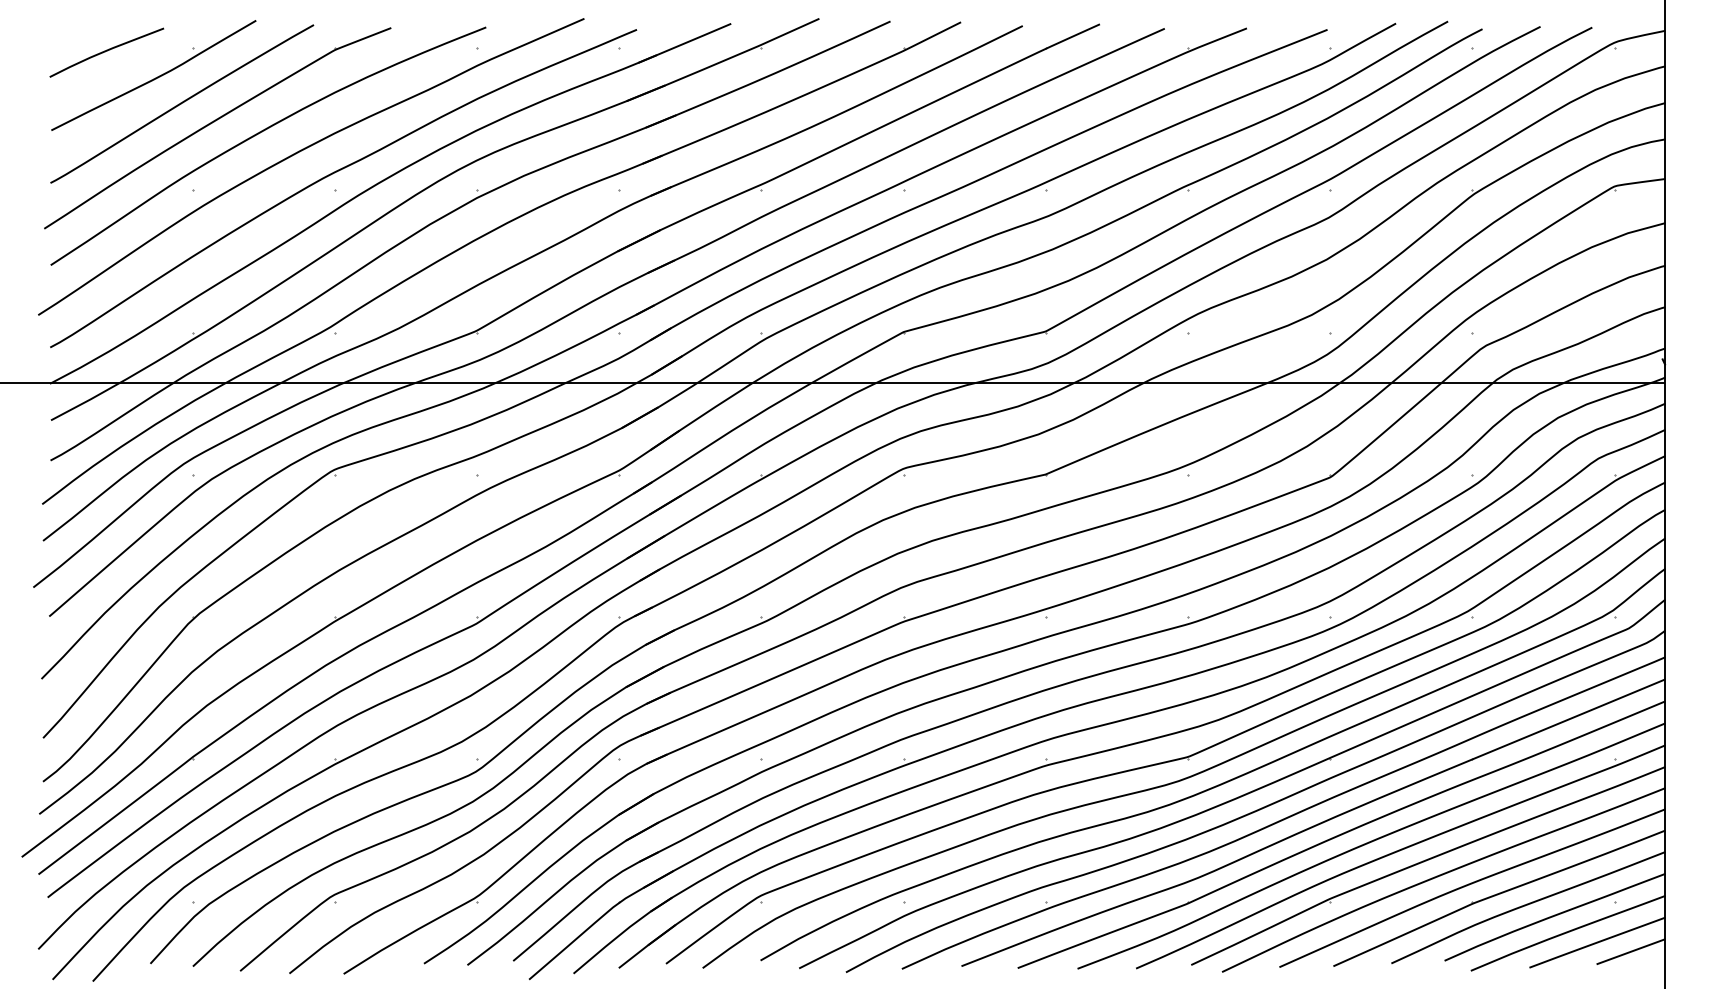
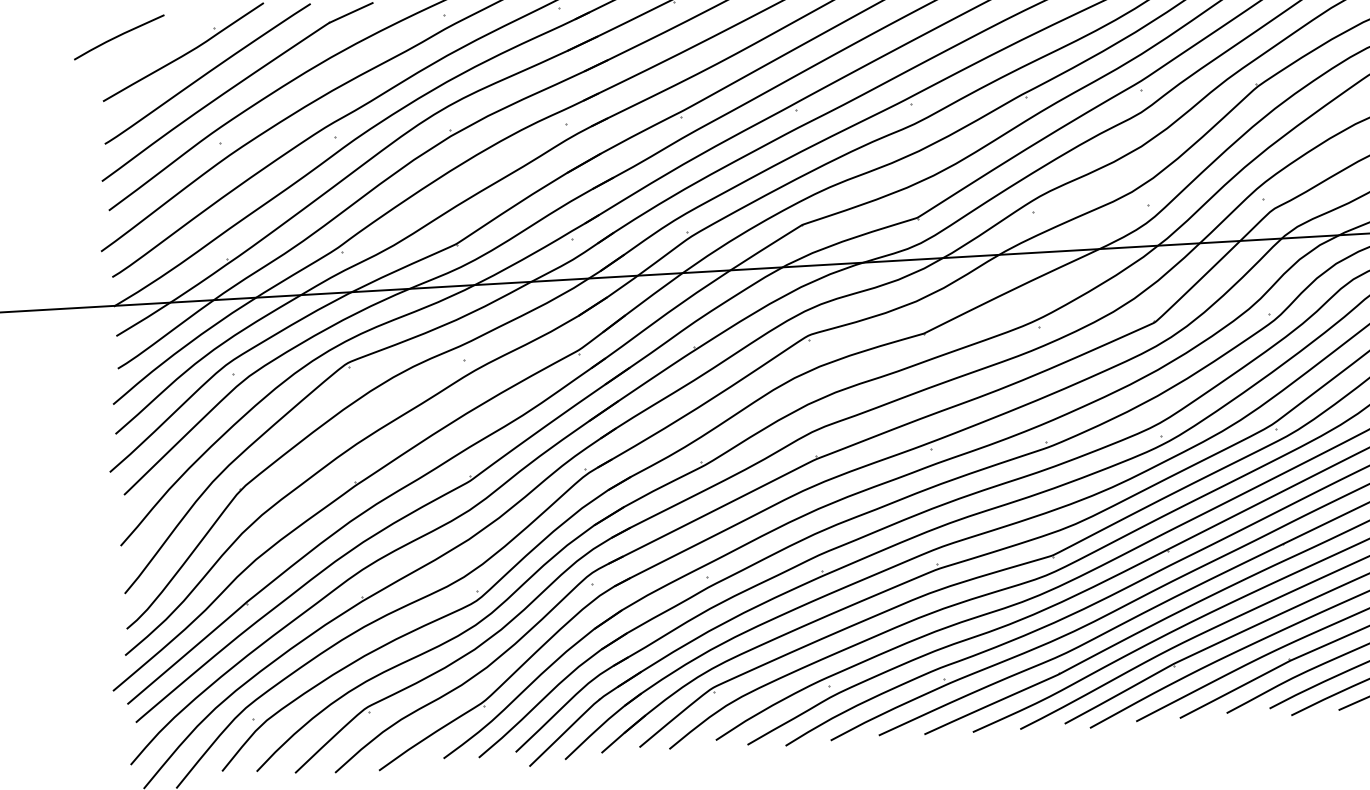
curve: (106, 51) -> (118, 36), moved

